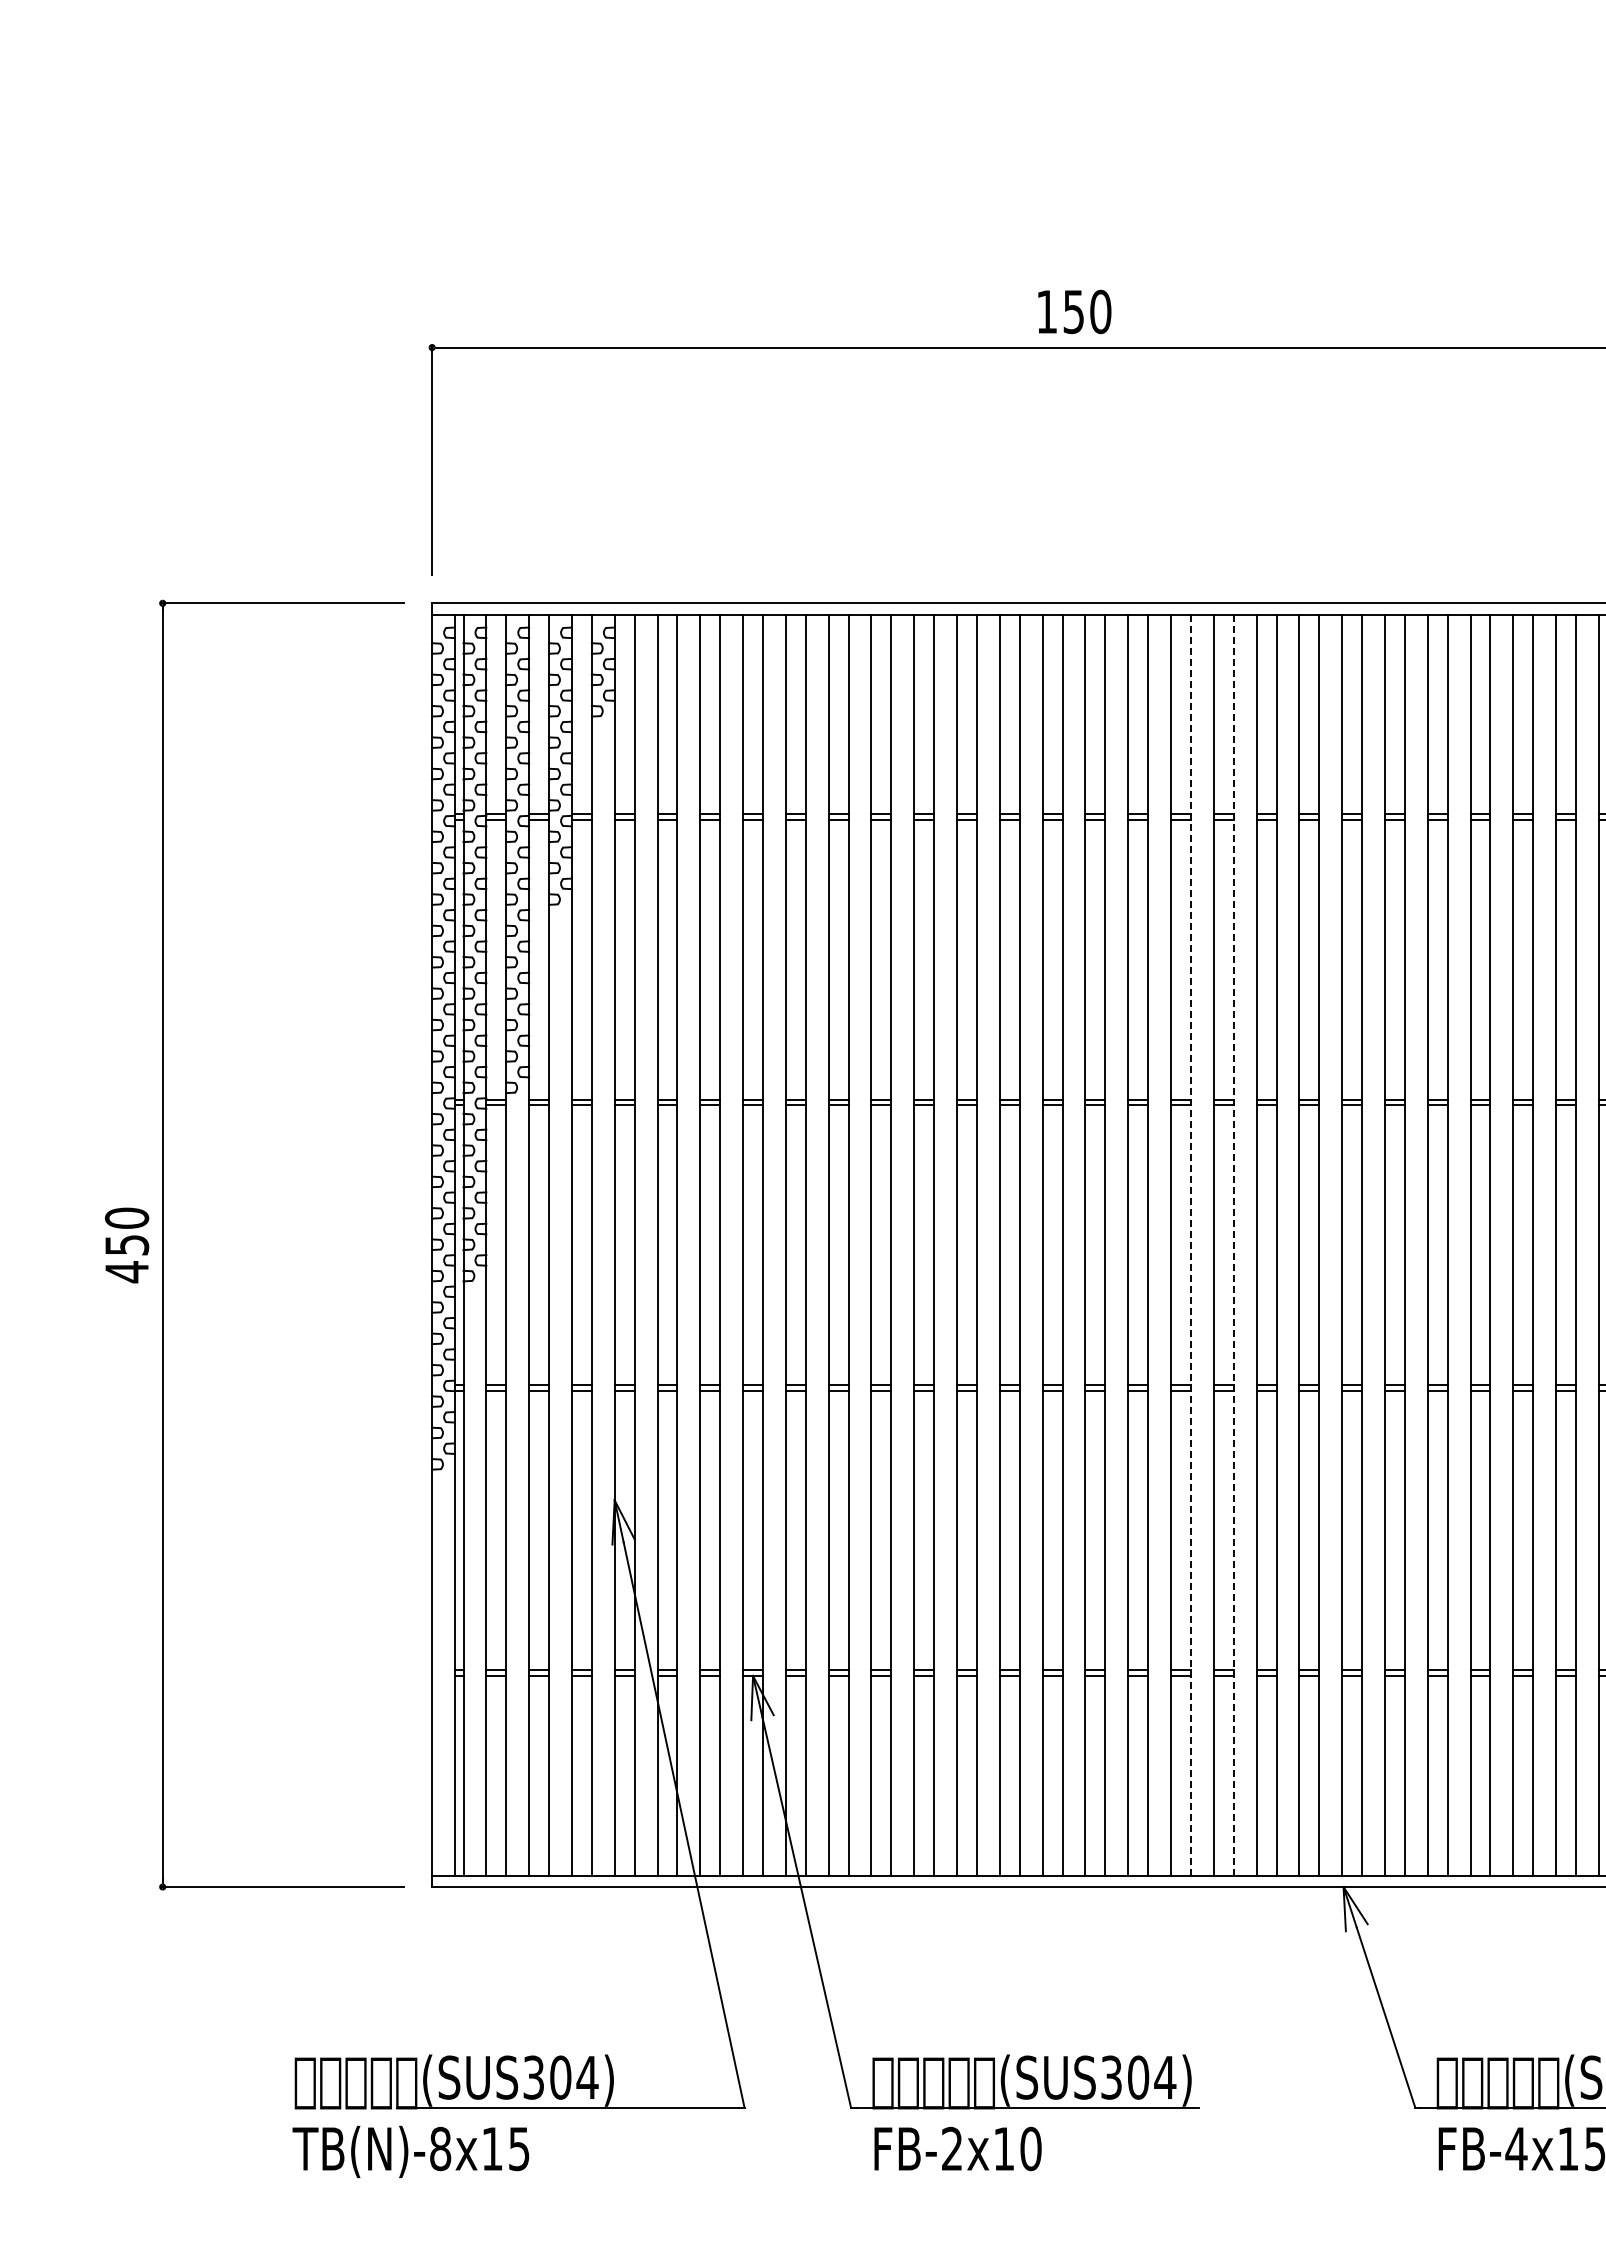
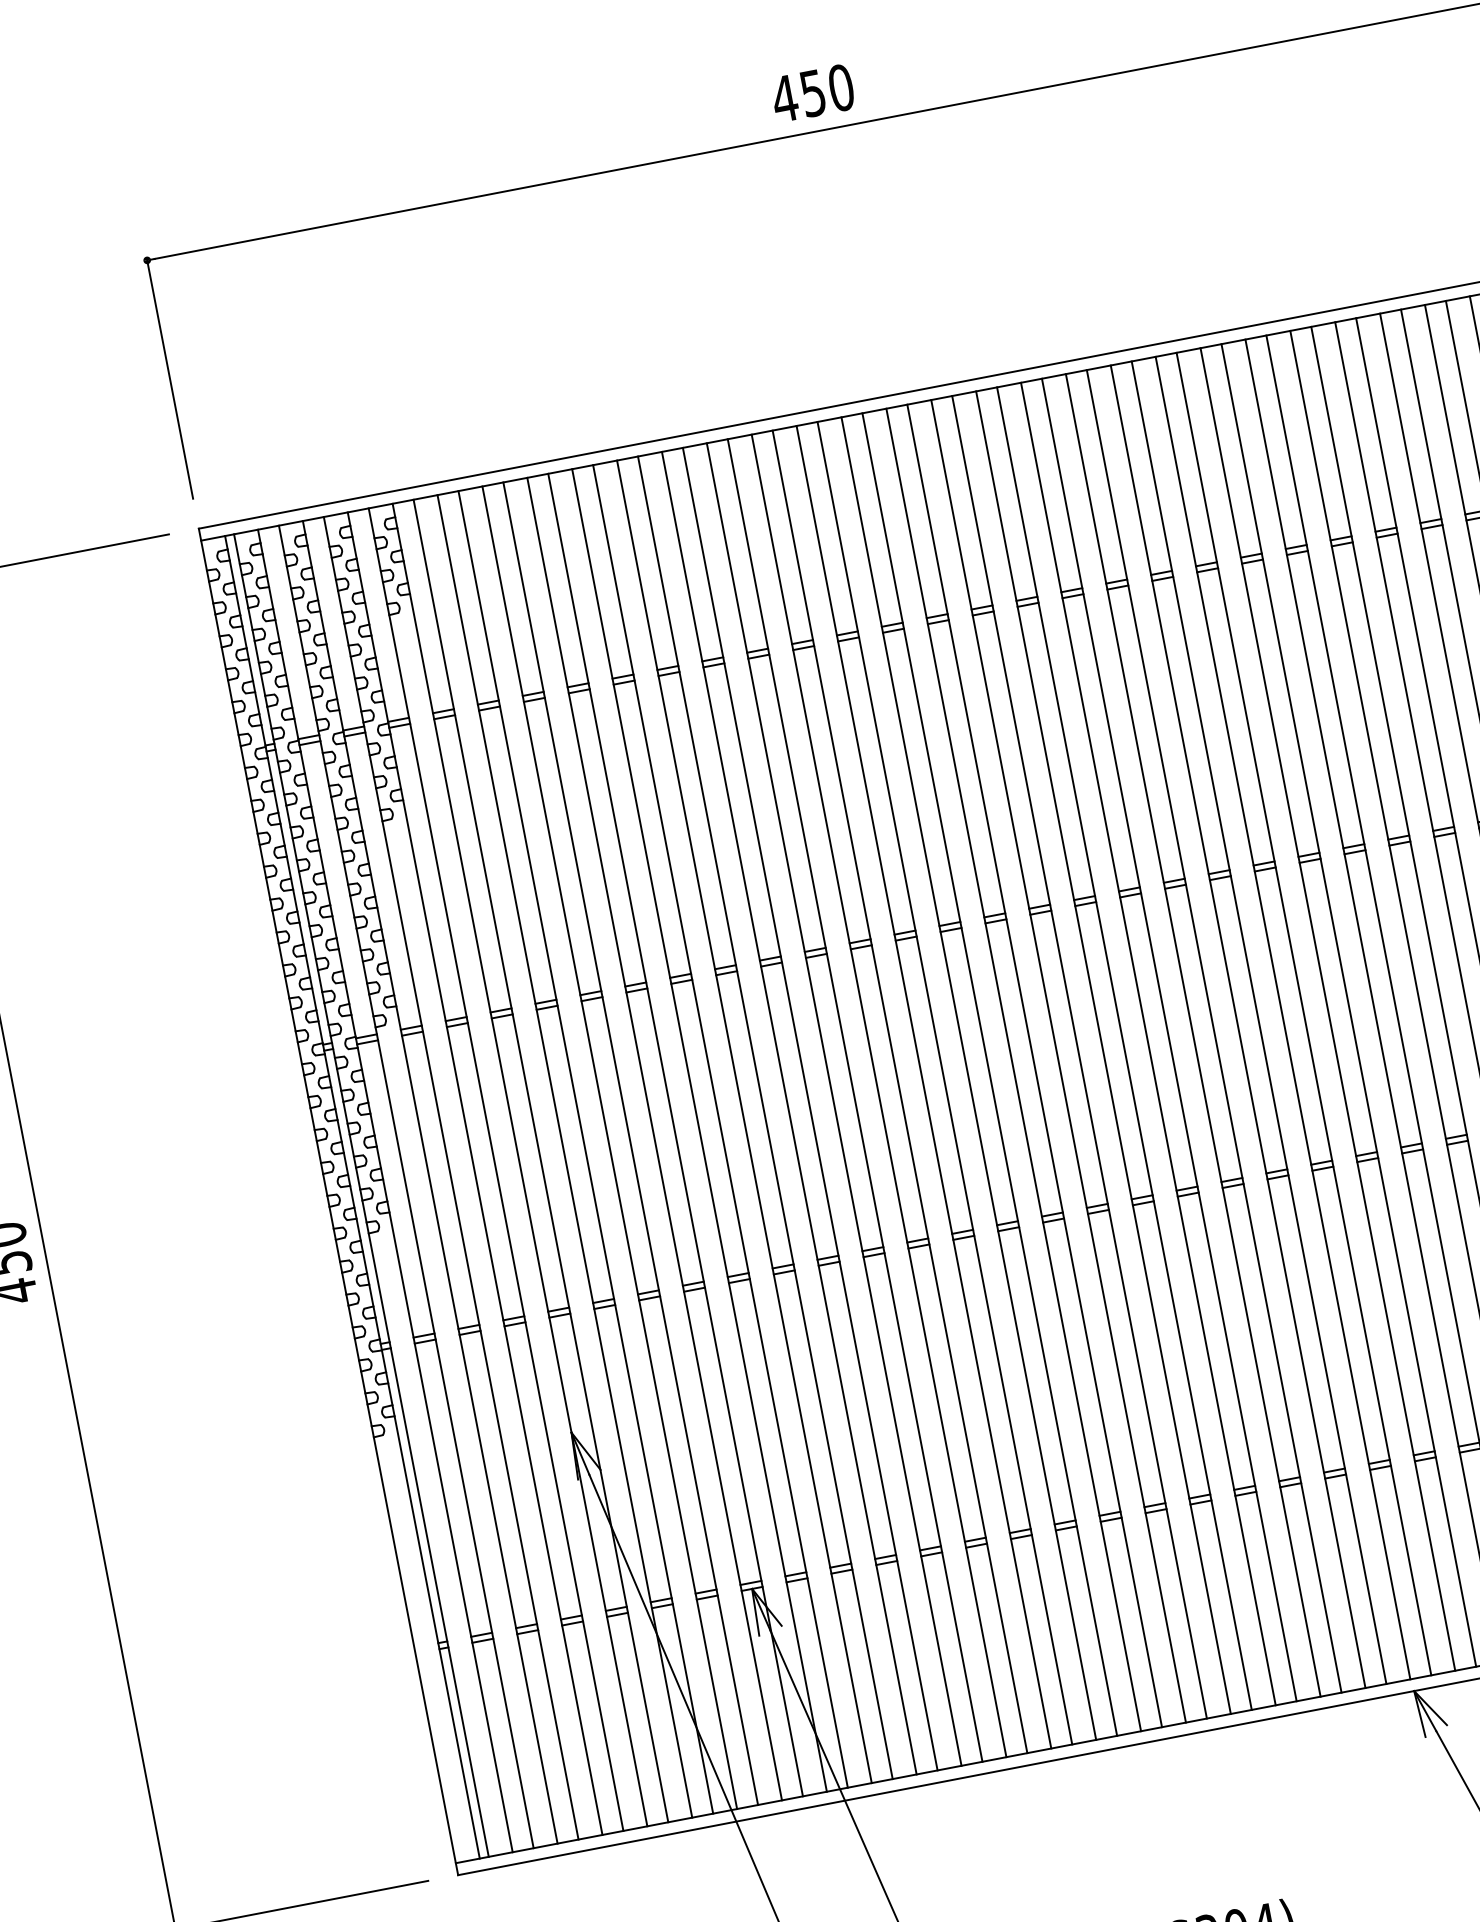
text: (1046, 311) -> (784, 98), 150 -> 450
line: (1190, 1244) -> (1123, 1047), dashed -> solid
line: (1233, 1244) -> (1168, 1039), dashed -> solid

